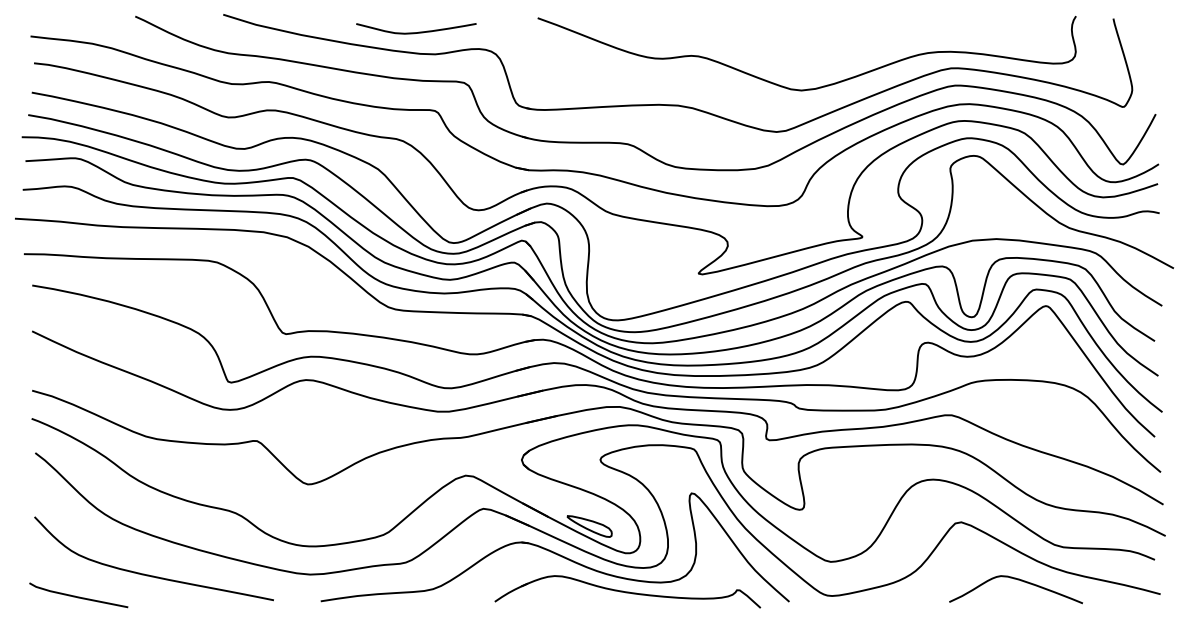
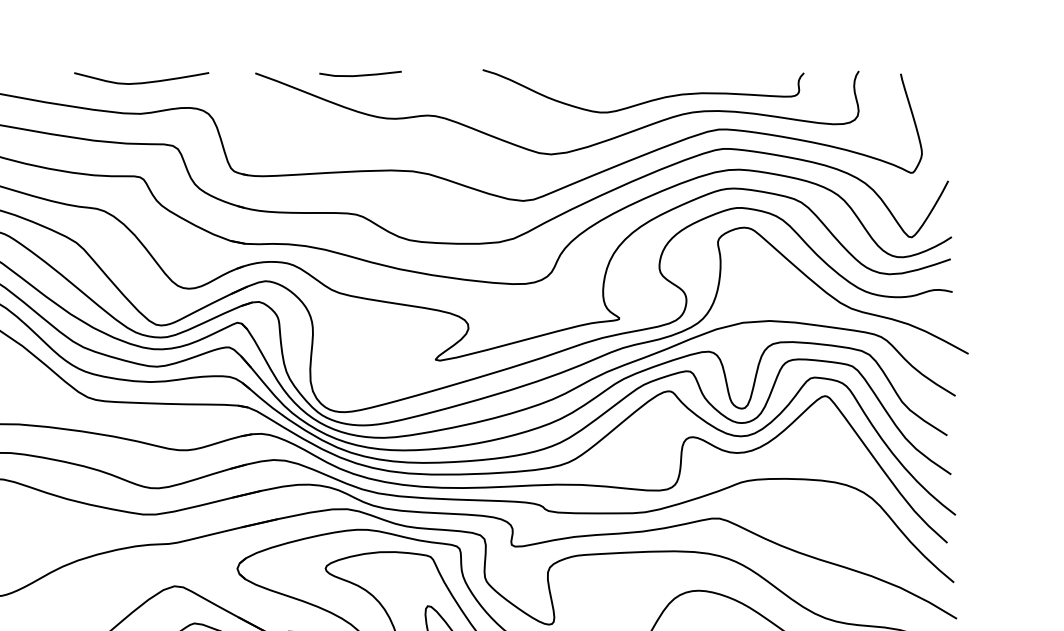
curve: (631, 19) -> (360, 74), added
curve: (418, 31) -> (144, 81), moved
curve: (887, 42) -> (647, 100), added

